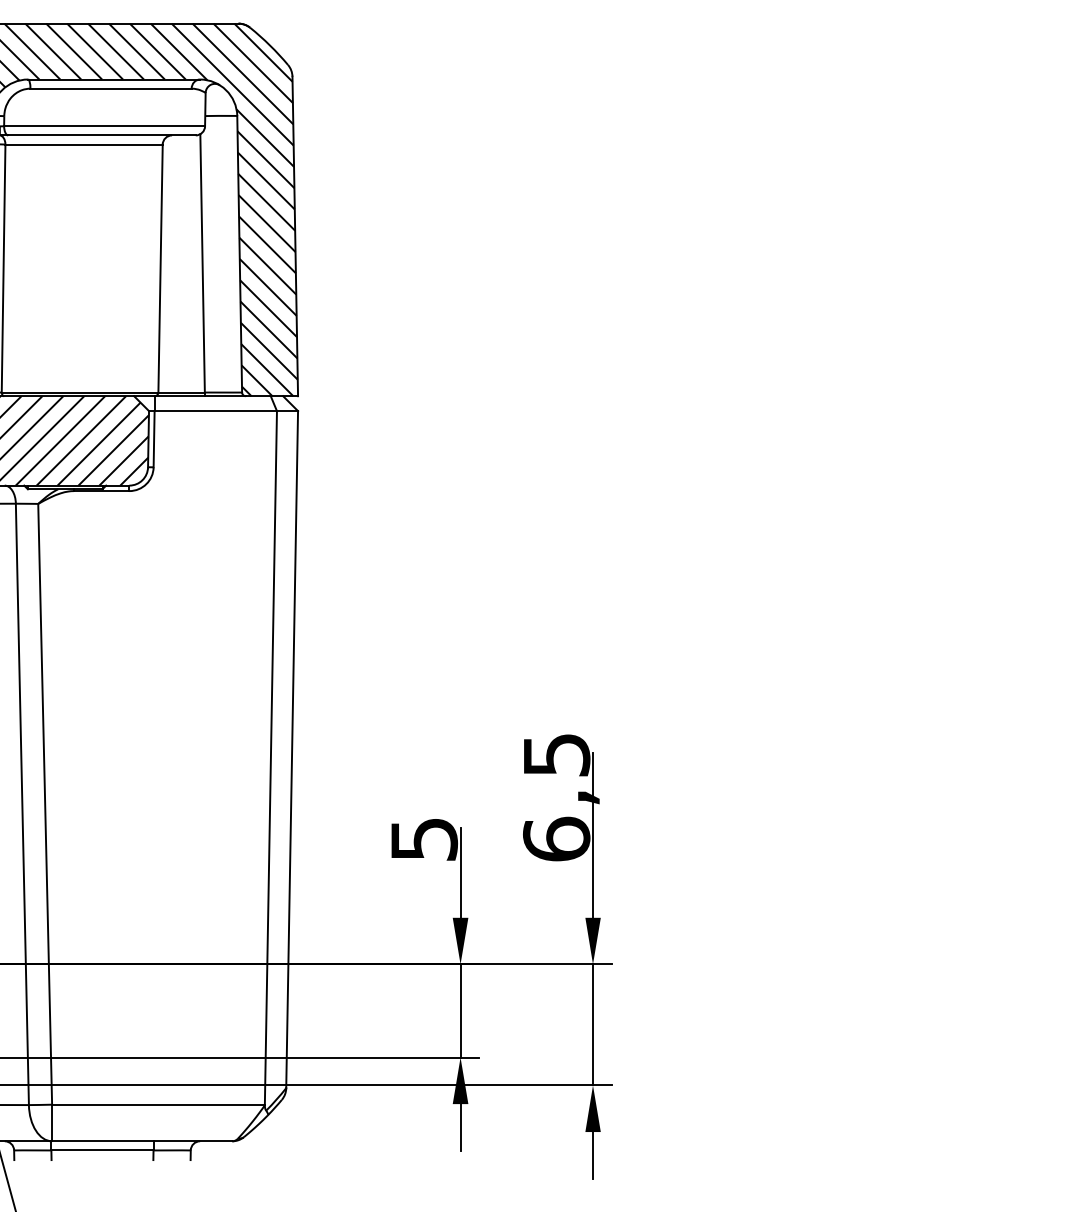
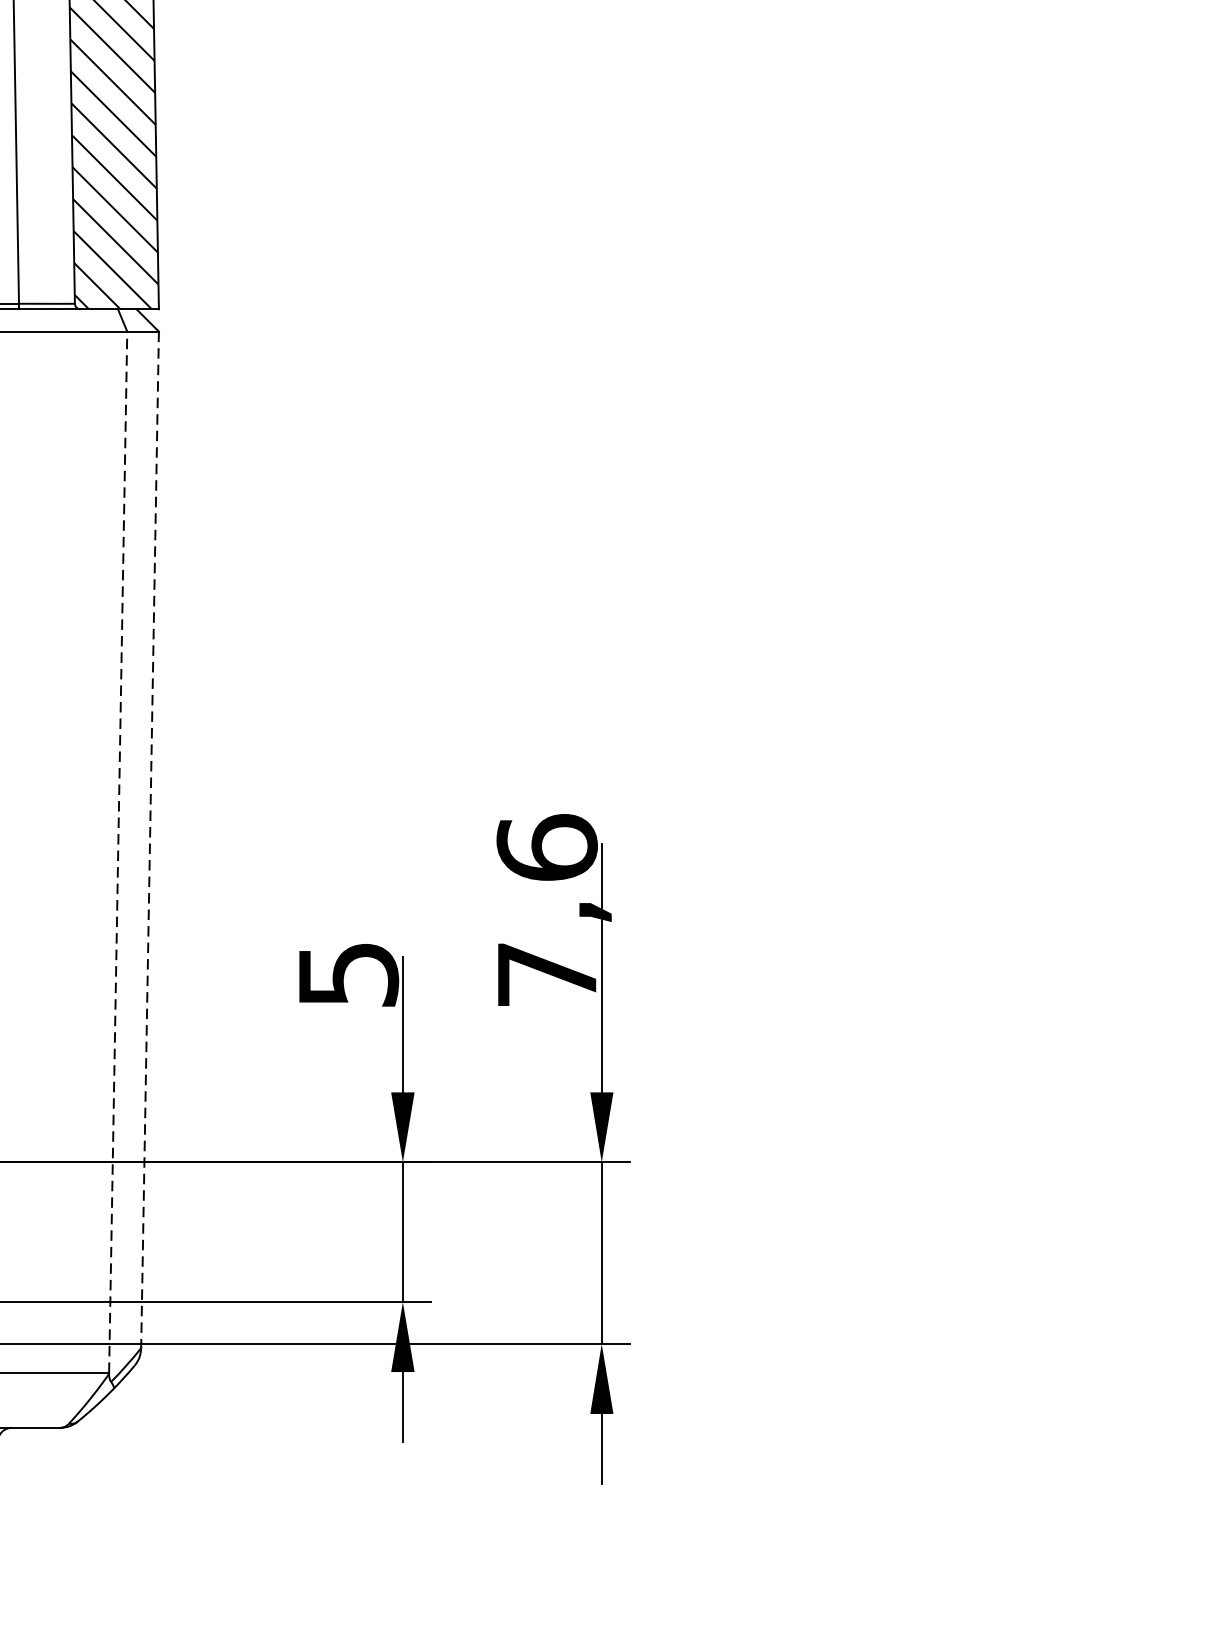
line: (292, 749) -> (150, 839), solid -> dashed
line: (270, 757) -> (117, 851), solid -> dashed
text: (556, 796) -> (546, 910), 6,5 -> 7,6

